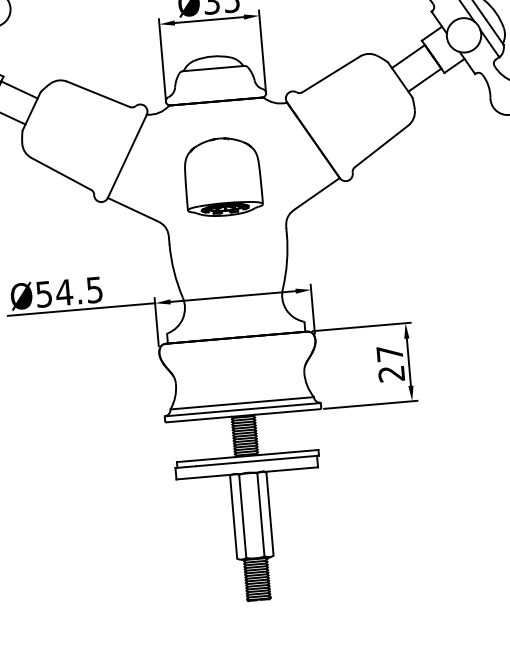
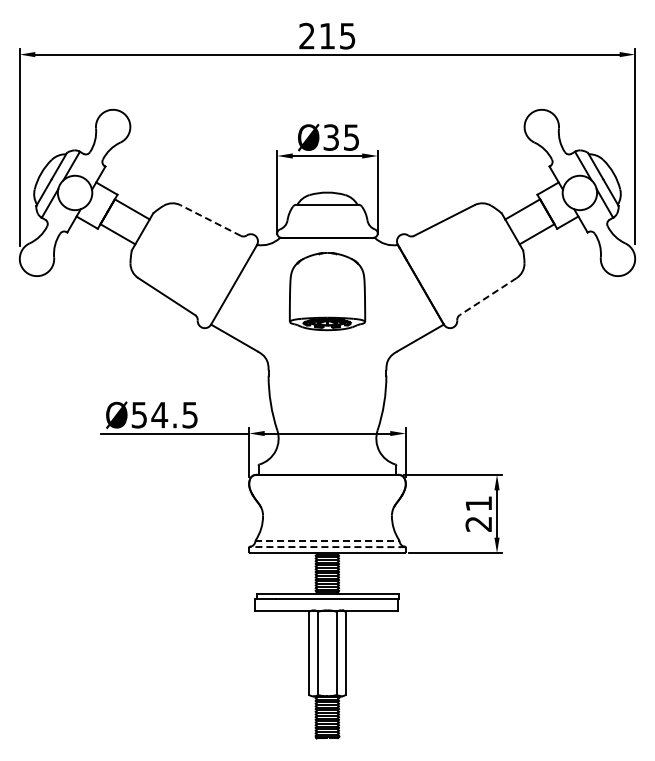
line: (98, 94) -> (210, 220), solid -> dashed
line: (381, 146) -> (488, 296), solid -> dashed
part: (222, 176) -> (327, 291), moved
text: (389, 353) -> (478, 503), 27 -> 21
line: (242, 403) -> (327, 540), solid -> dashed
line: (242, 410) -> (327, 547), solid -> dashed

